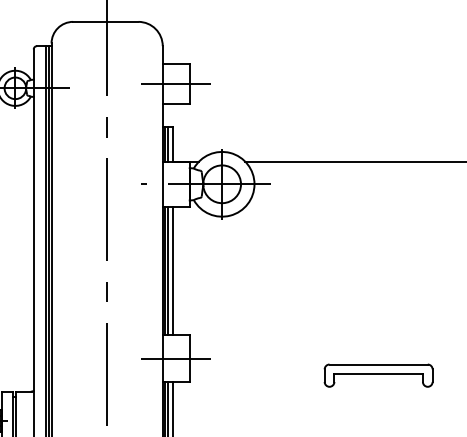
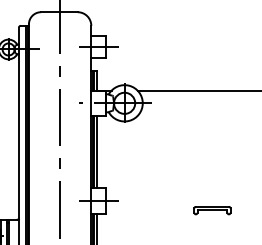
part: (378, 375) -> (212, 210), size x0.6

